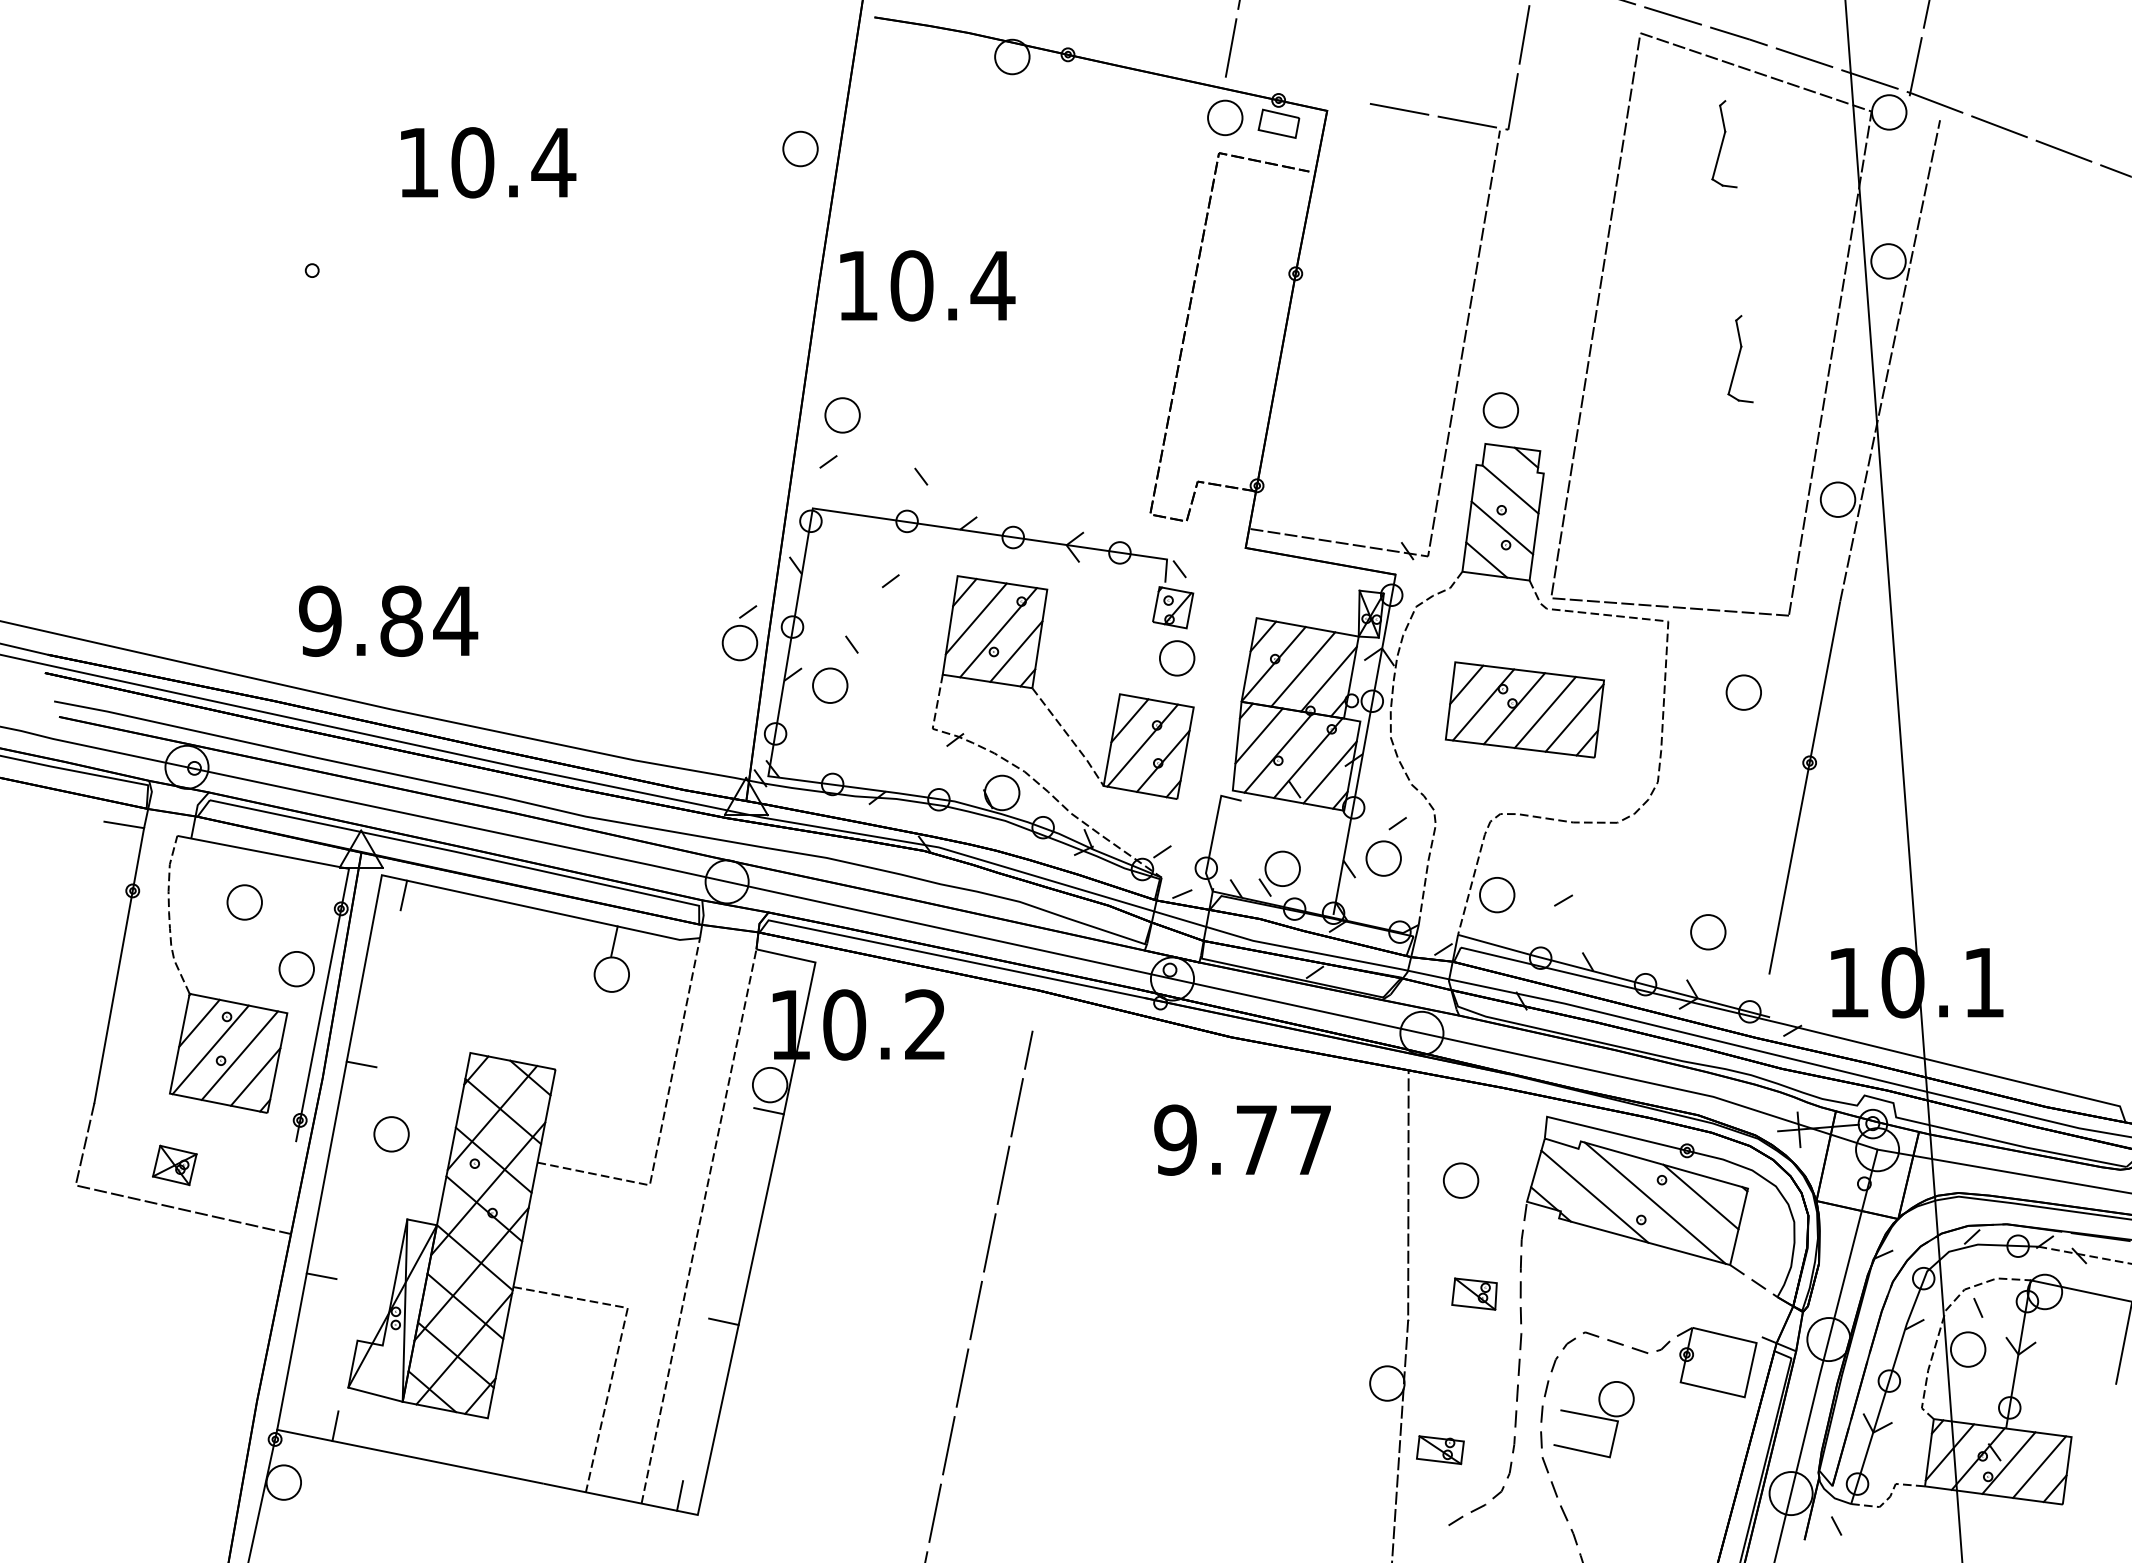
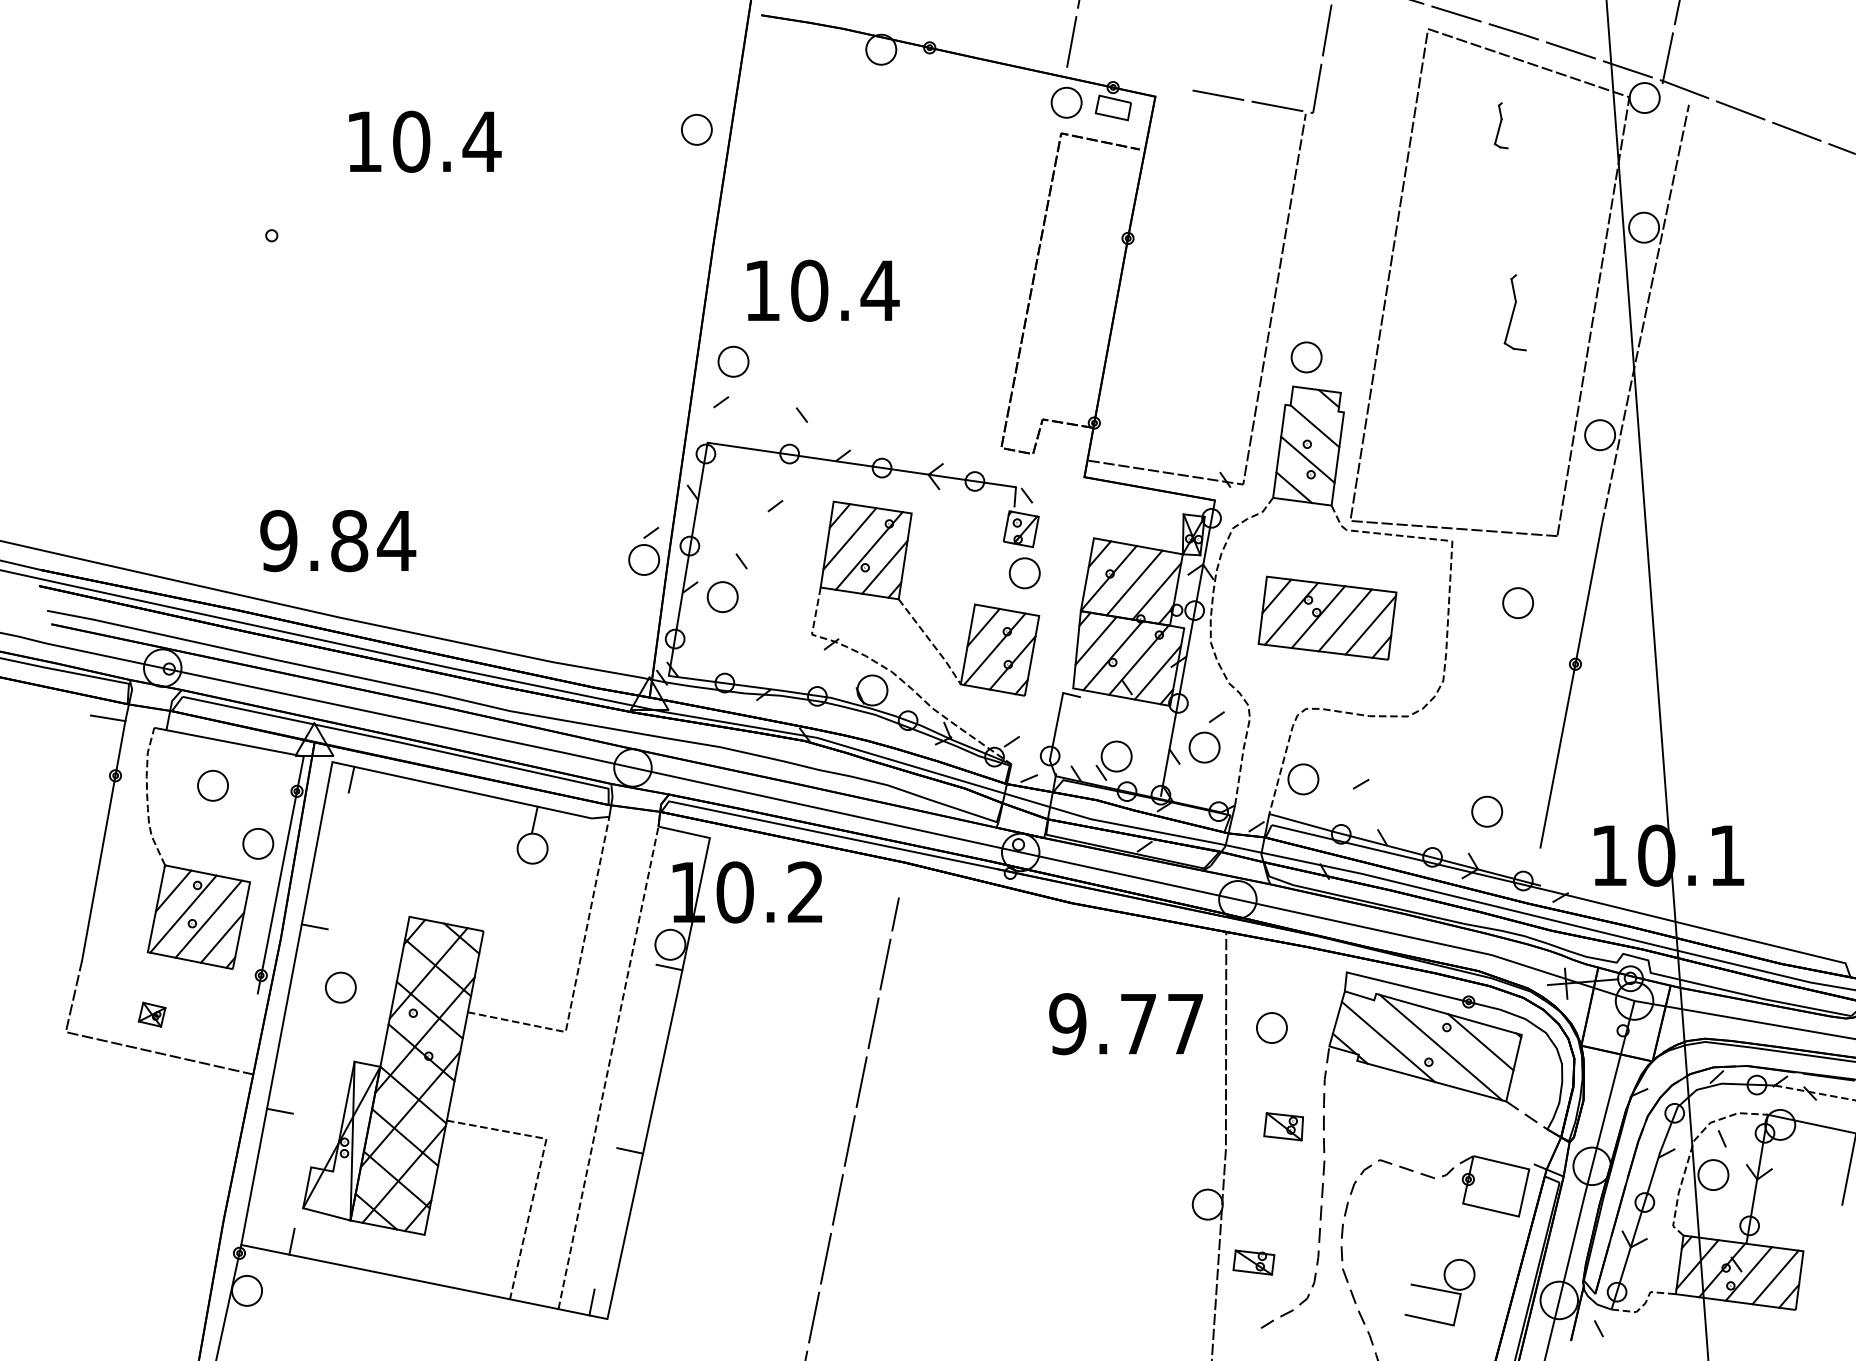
part: (1724, 144) -> (1501, 125), size x0.6
text: (927, 285) -> (823, 290), moved
text: (1242, 1139) -> (1126, 1023), moved
part: (174, 1165) -> (151, 1014), size x0.7
part: (1593, 1419) -> (1439, 1292), moved

